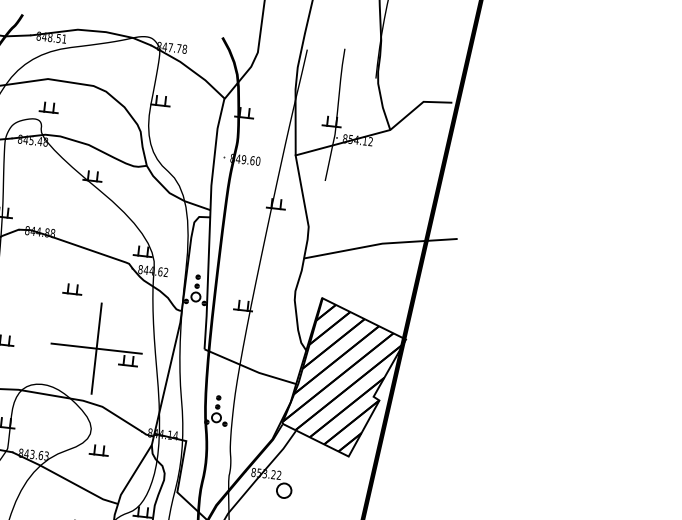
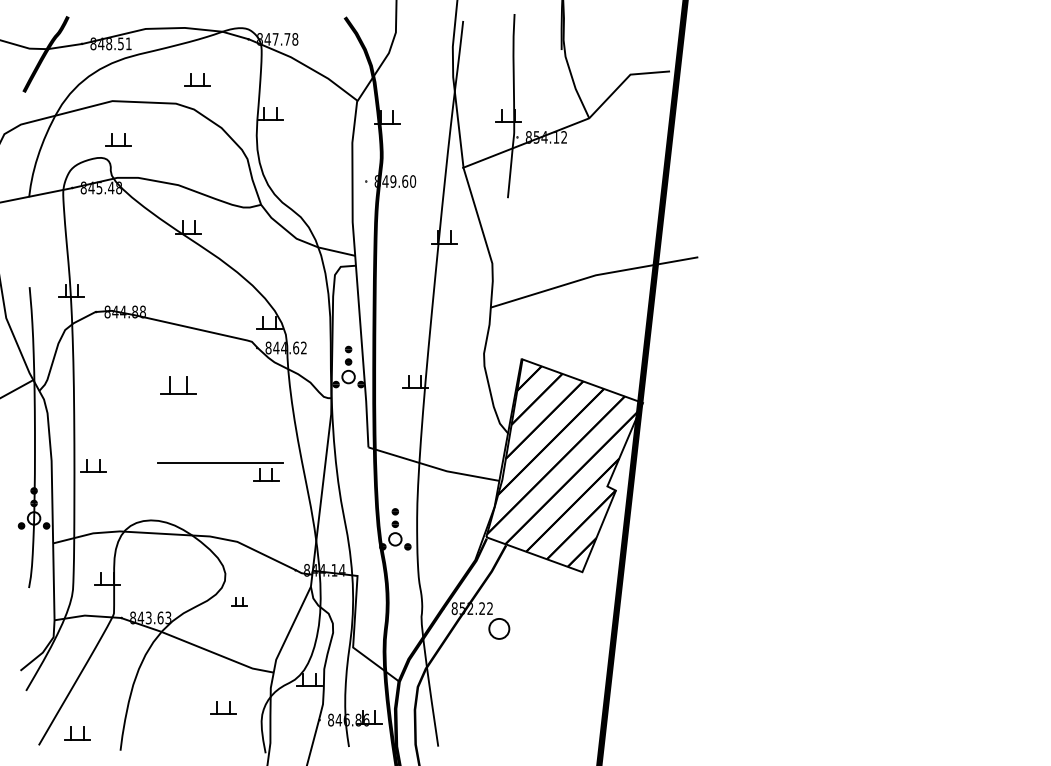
part: (111, 70) -> (197, 79), added
part: (72, 289) -> (178, 385), size x1.4
line: (96, 348) -> (220, 462), removed
part: (99, 449) -> (239, 601), size x0.6
text: (264, 474) -> (470, 609), 853.22 -> 852.22

